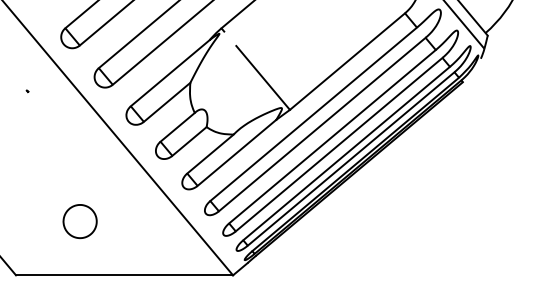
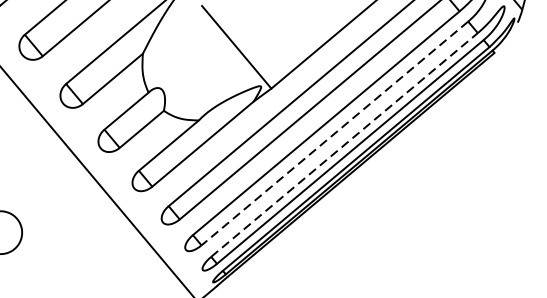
line: (339, 144) -> (335, 133), solid -> dashed
line: (346, 153) -> (344, 144), solid -> dashed

